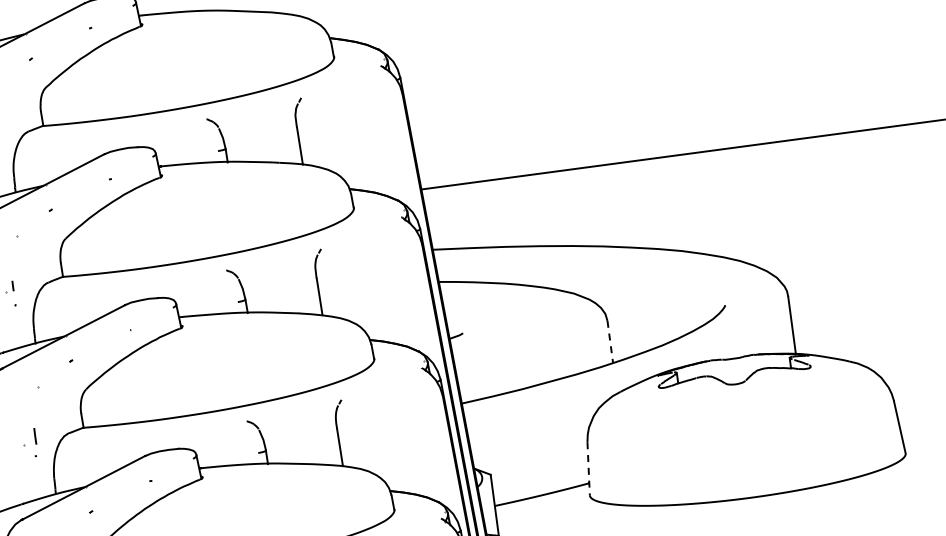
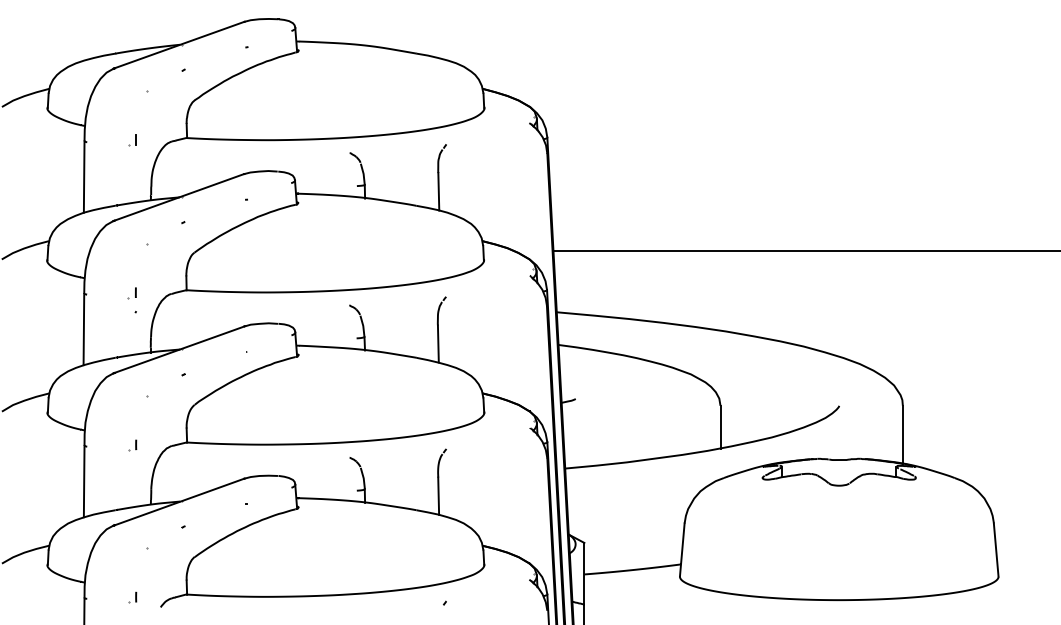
line: (610, 342) -> (720, 427), dashed -> solid
part: (29, 437) -> (132, 445), size x0.62
line: (588, 469) -> (682, 550), dashed -> solid

